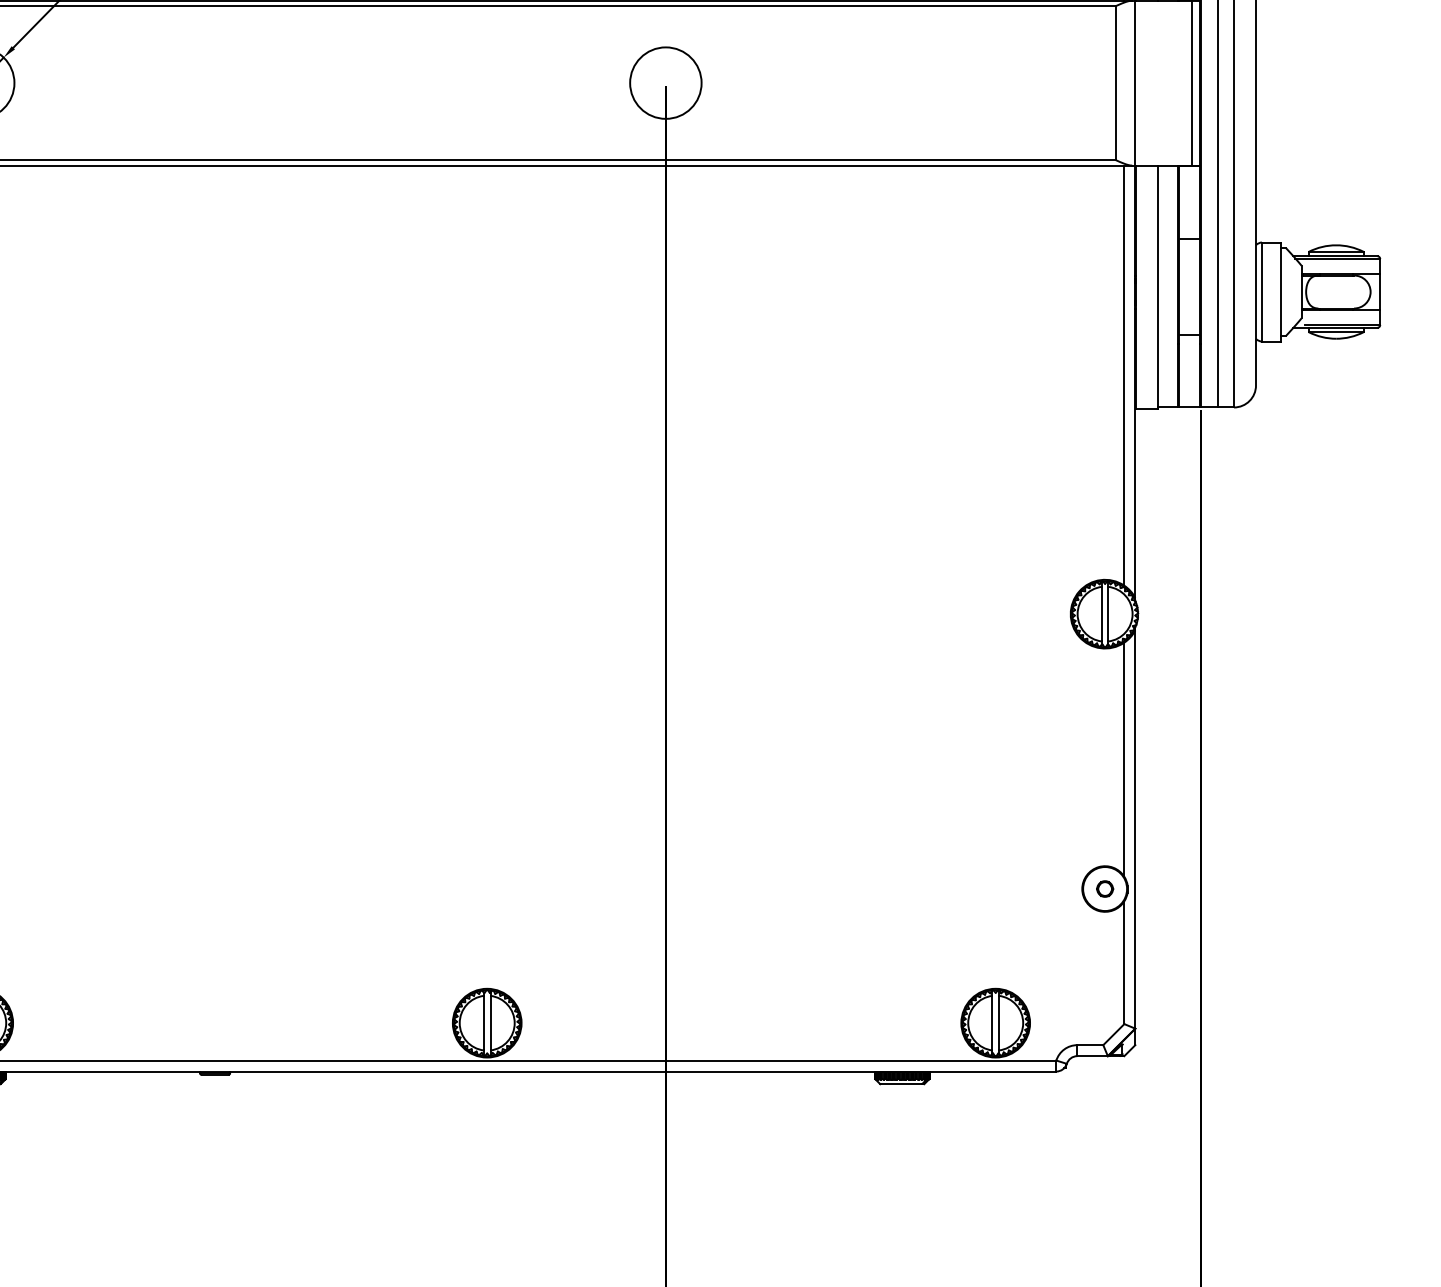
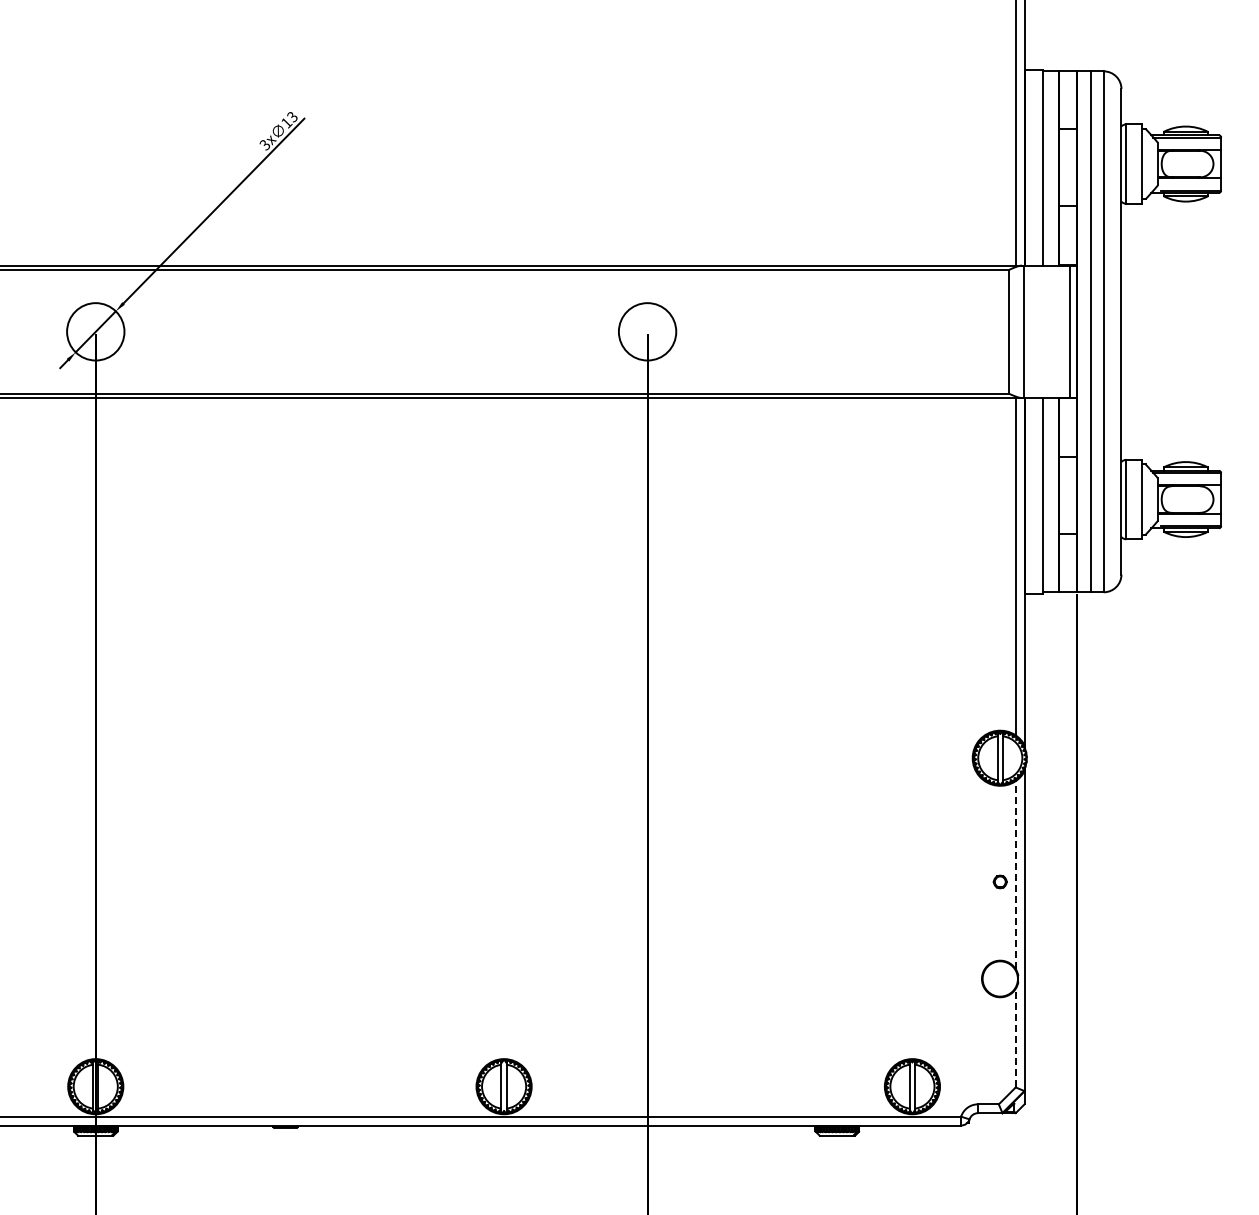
line: (1124, 758) -> (1015, 874), solid -> dashed
part: (1104, 888) -> (999, 881), moved
line: (1124, 961) -> (1015, 1037), solid -> dashed

